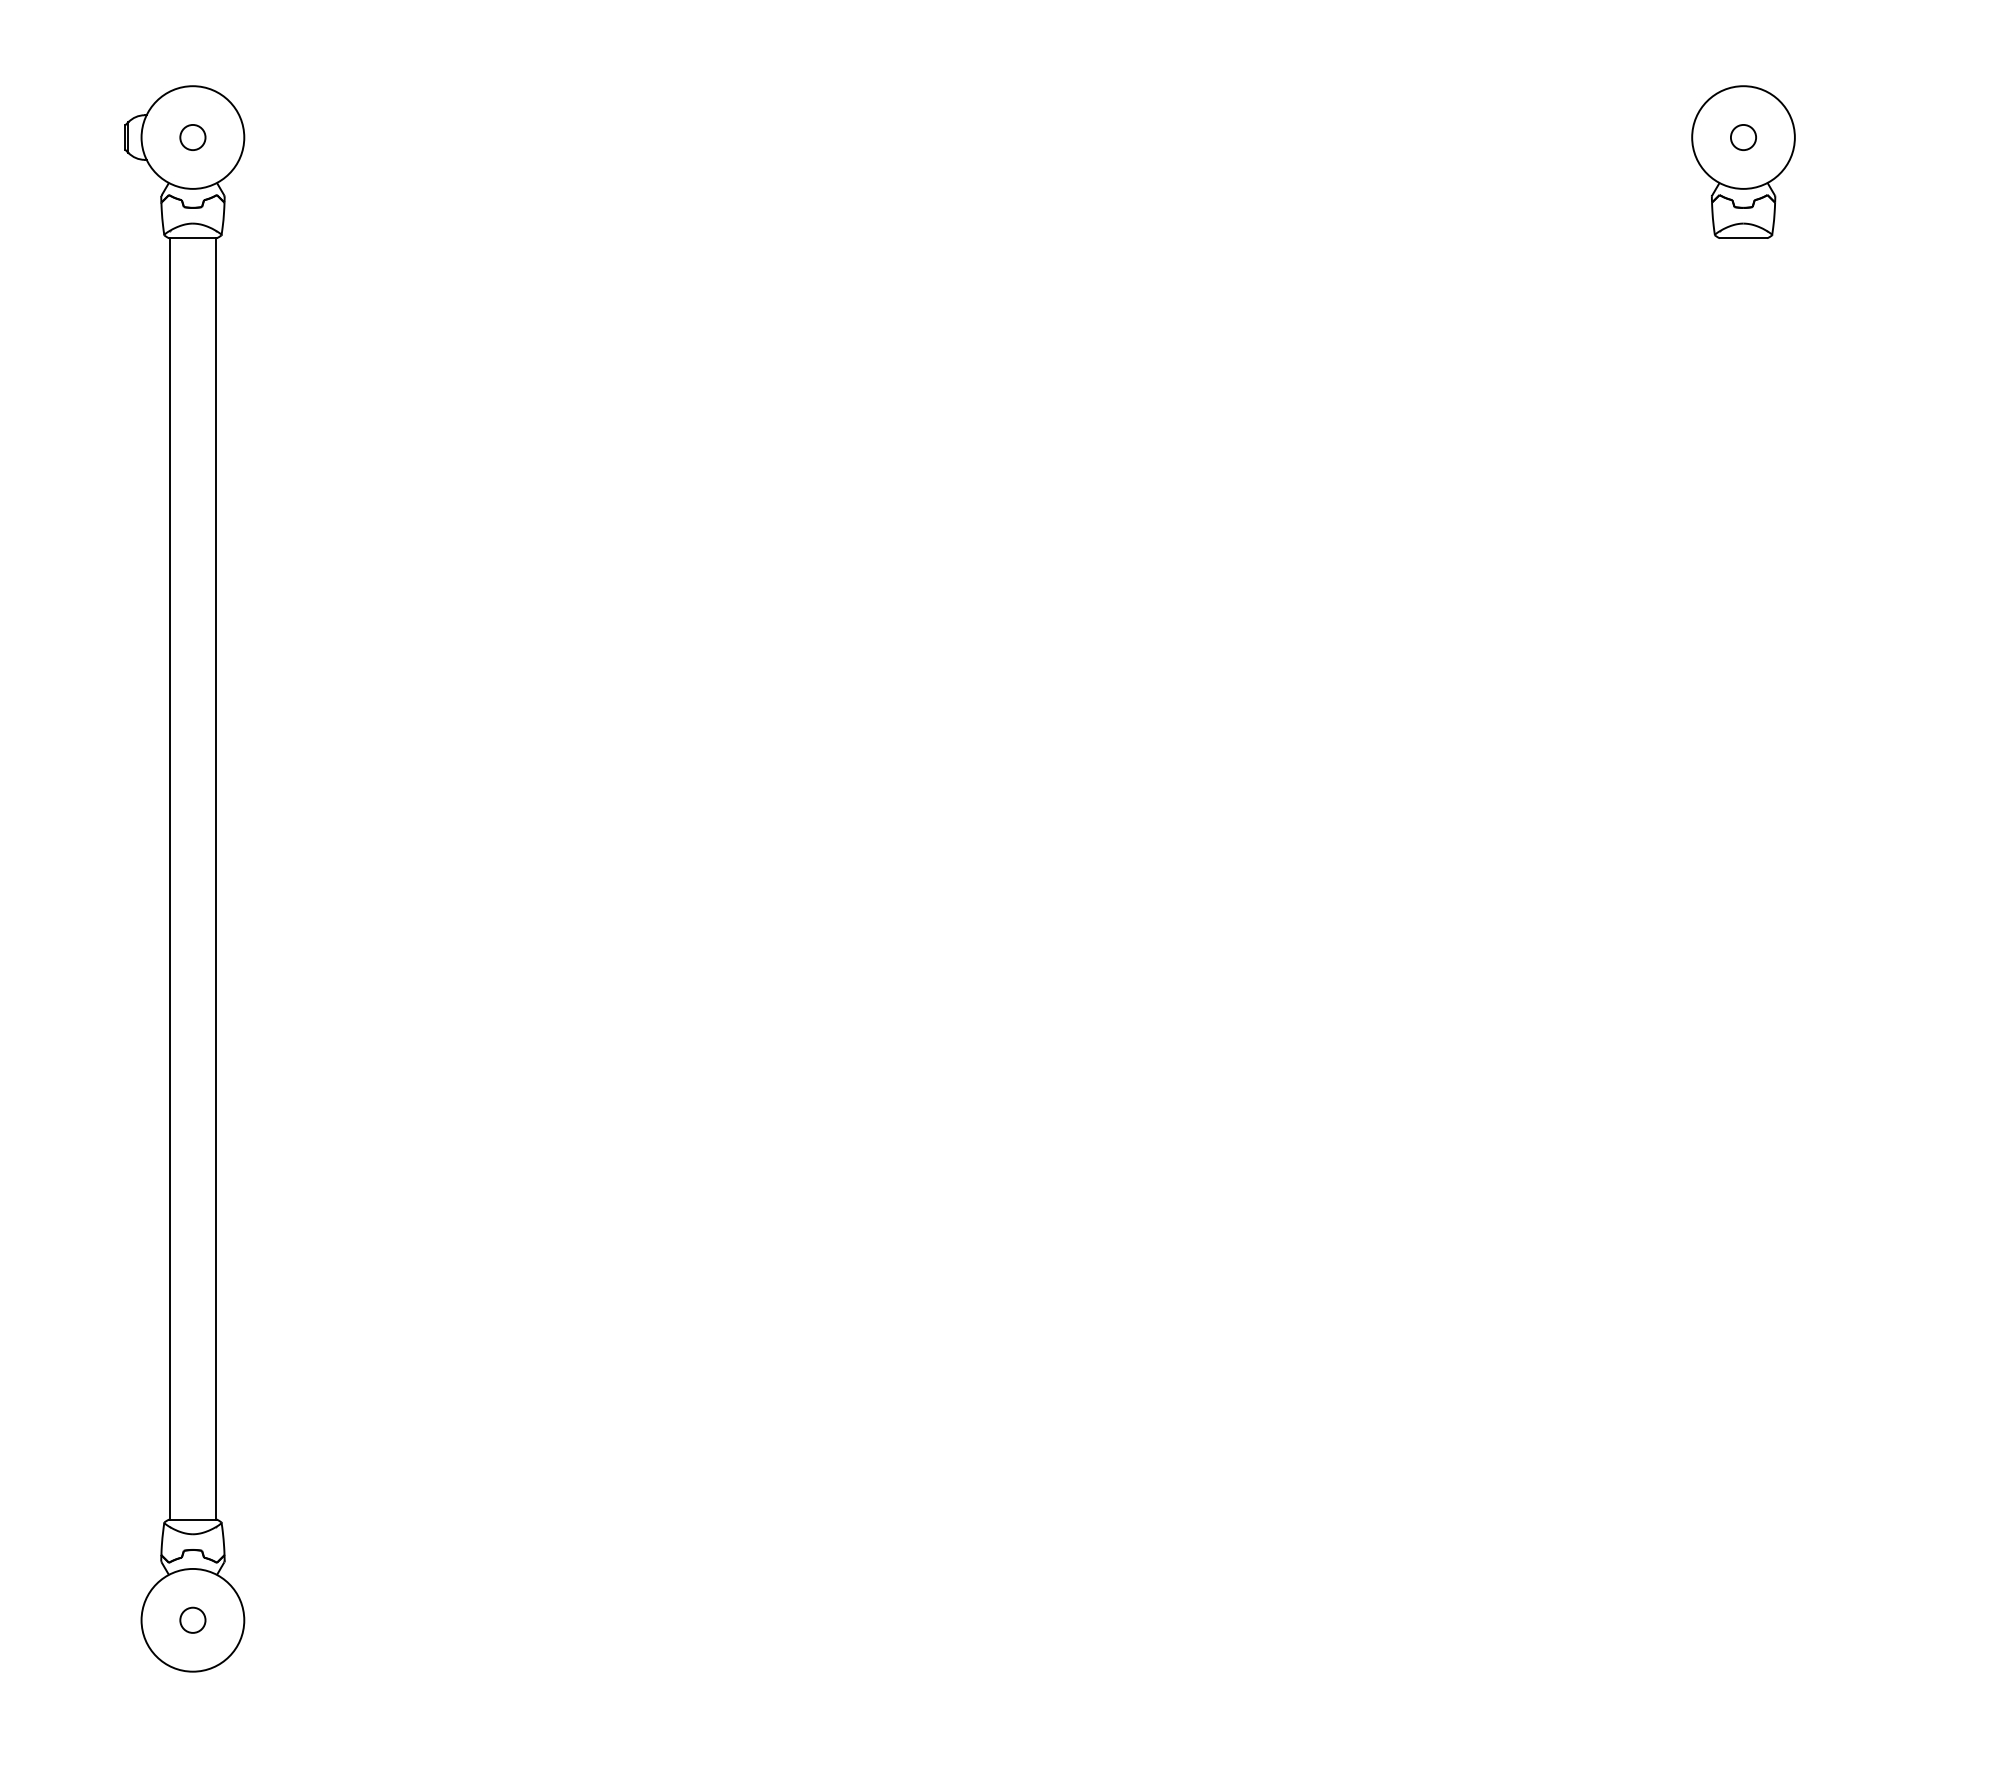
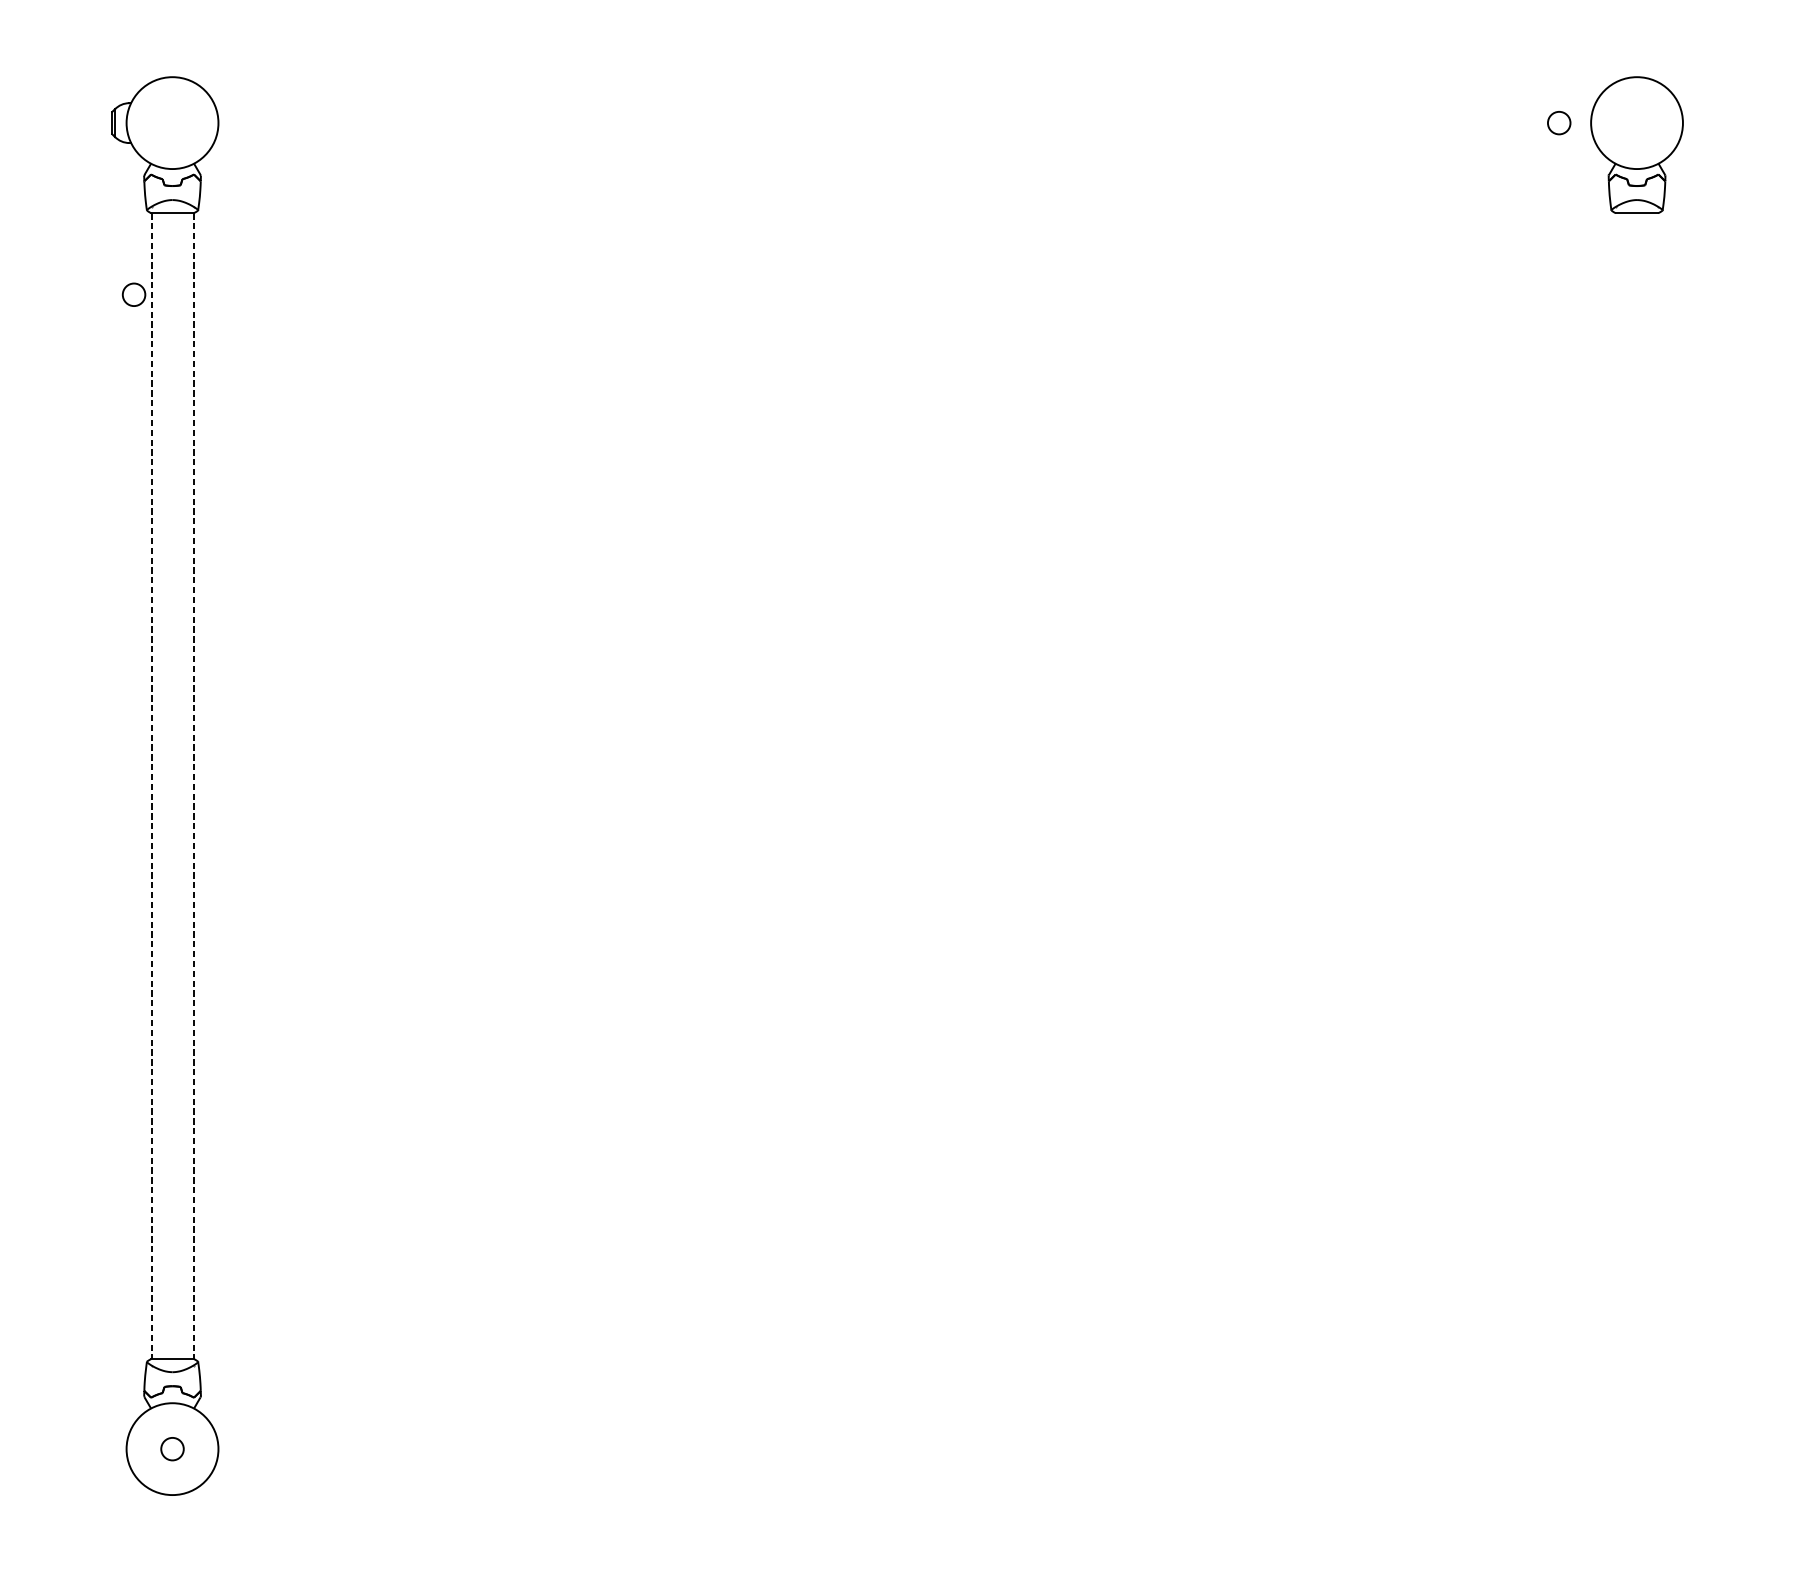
circle: (192, 137) -> (133, 294), moved
part: (1743, 161) -> (1637, 144), moved
line: (169, 878) -> (151, 785), solid -> dashed
line: (216, 878) -> (193, 785), solid -> dashed

